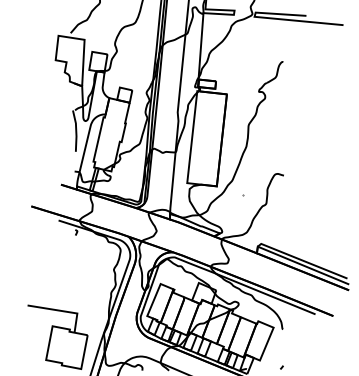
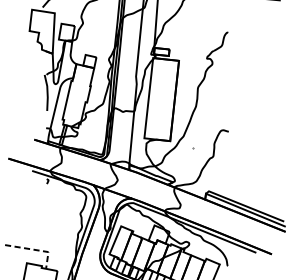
line: (62, 311) -> (35, 250), solid -> dashed

